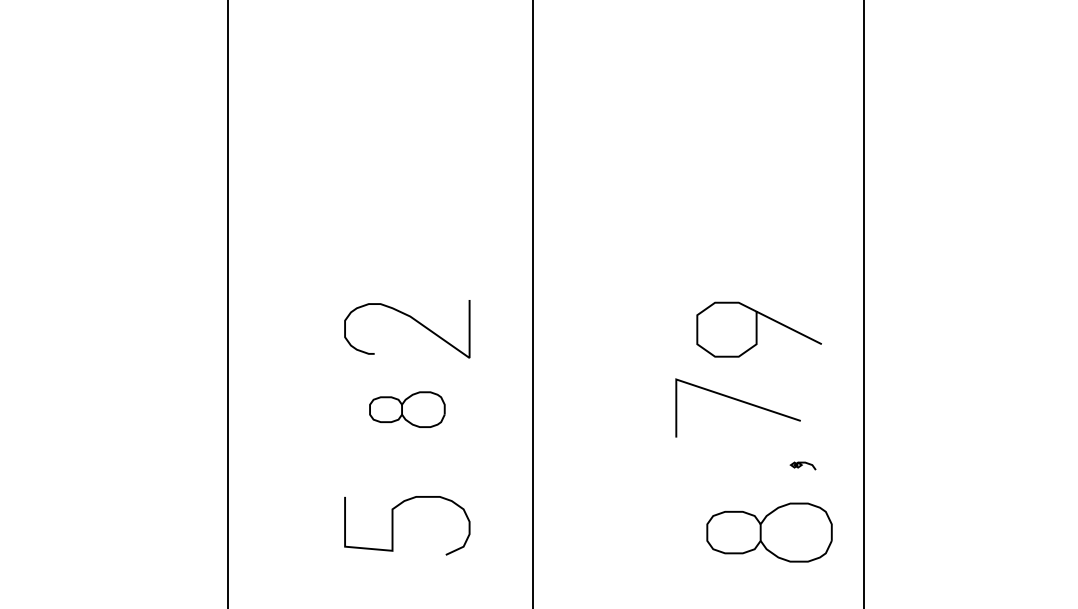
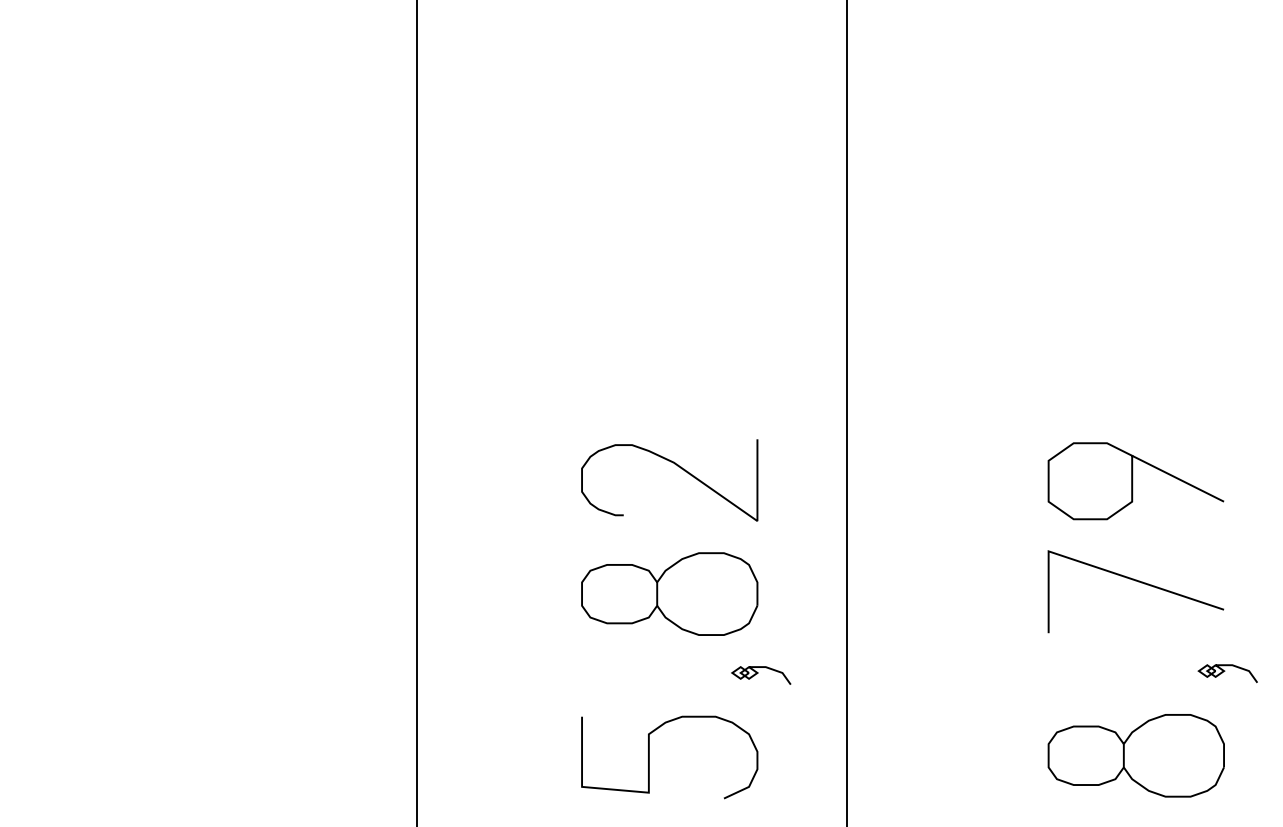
curve: (757, 329) -> (1133, 480), moved
part: (407, 409) -> (669, 593), size x1.67
part: (802, 465) -> (1226, 672), size x1.67
part: (471, 467) -> (760, 675), added
part: (769, 532) -> (1136, 755), moved

